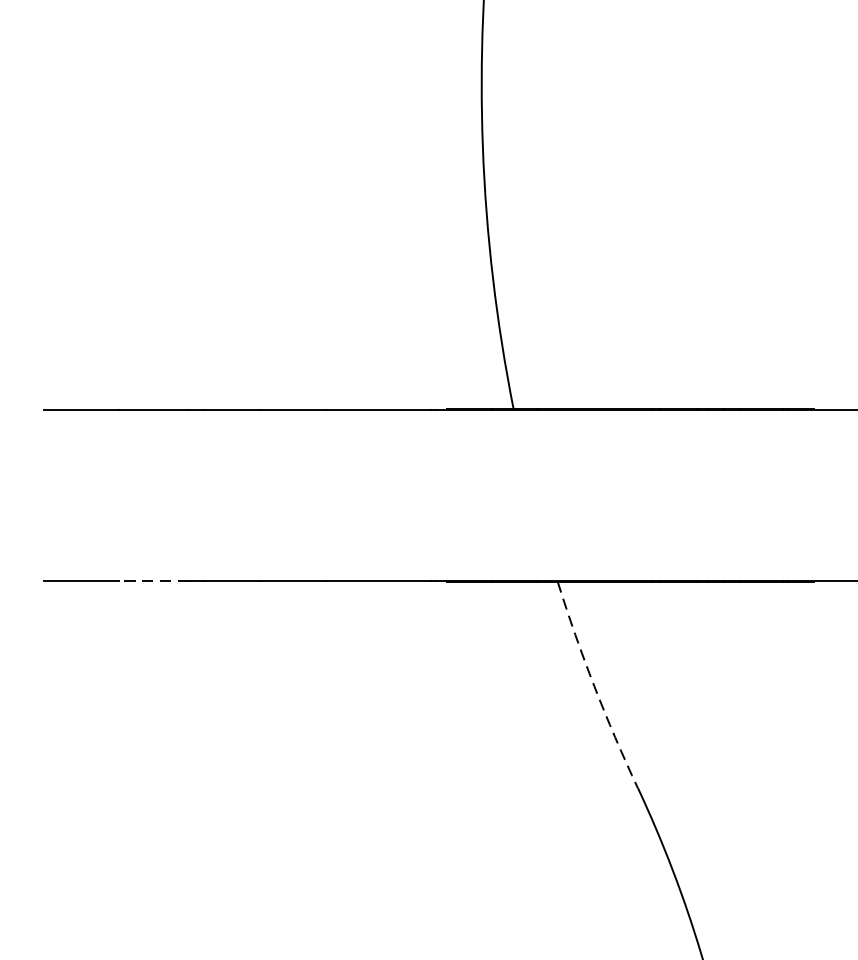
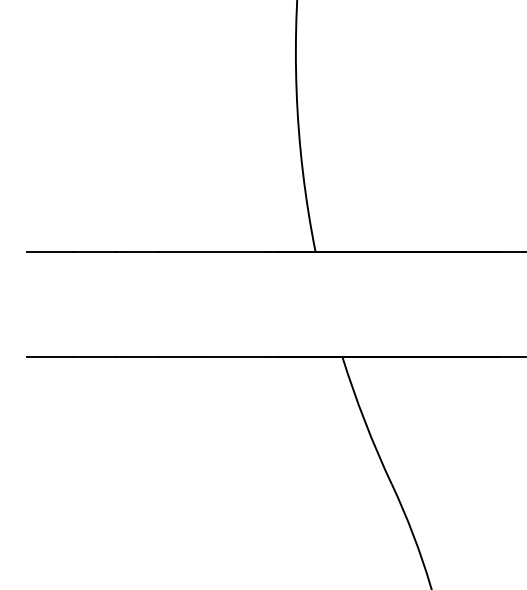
line: (153, 580) -> (94, 356), dashed -> solid
arc: (595, 685) -> (365, 421), dashed -> solid

